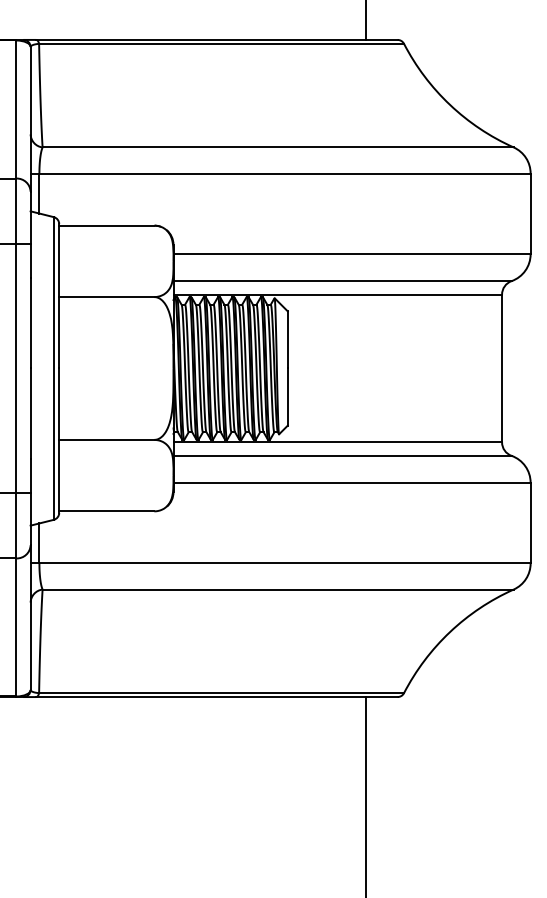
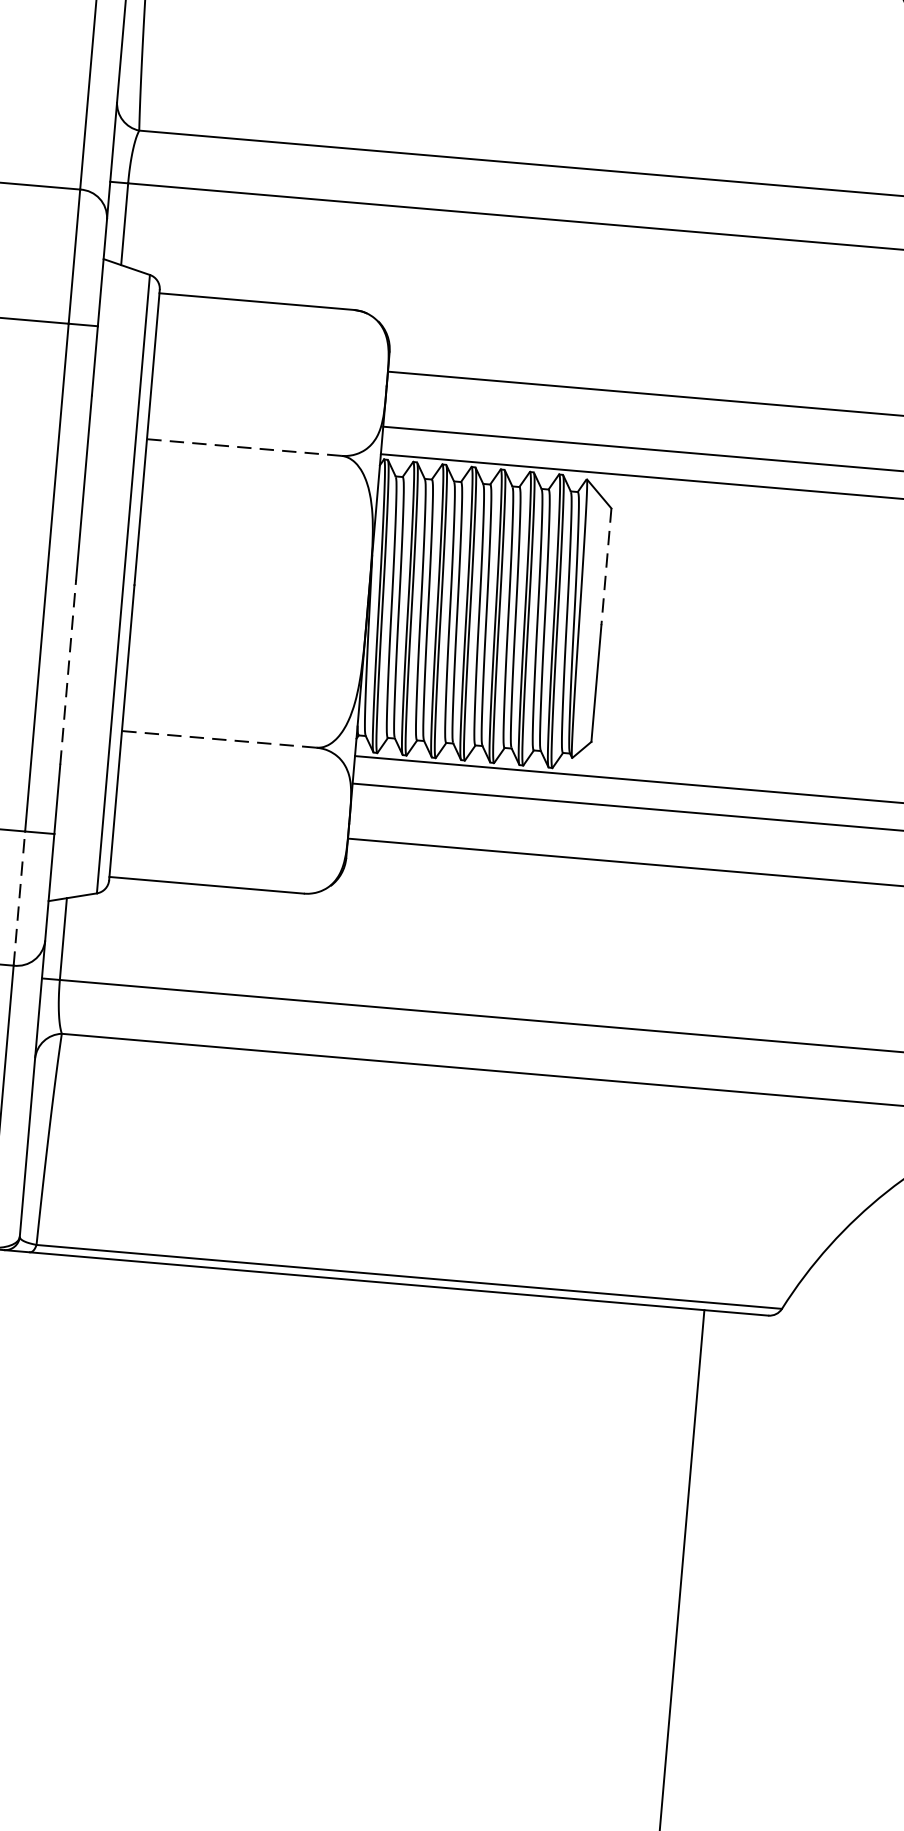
line: (106, 297) -> (243, 448), solid -> dashed
line: (287, 339) -> (605, 565), solid -> dashed
line: (30, 413) -> (67, 672), solid -> dashed
line: (106, 439) -> (218, 738), solid -> dashed
line: (16, 525) -> (19, 898), solid -> dashed

